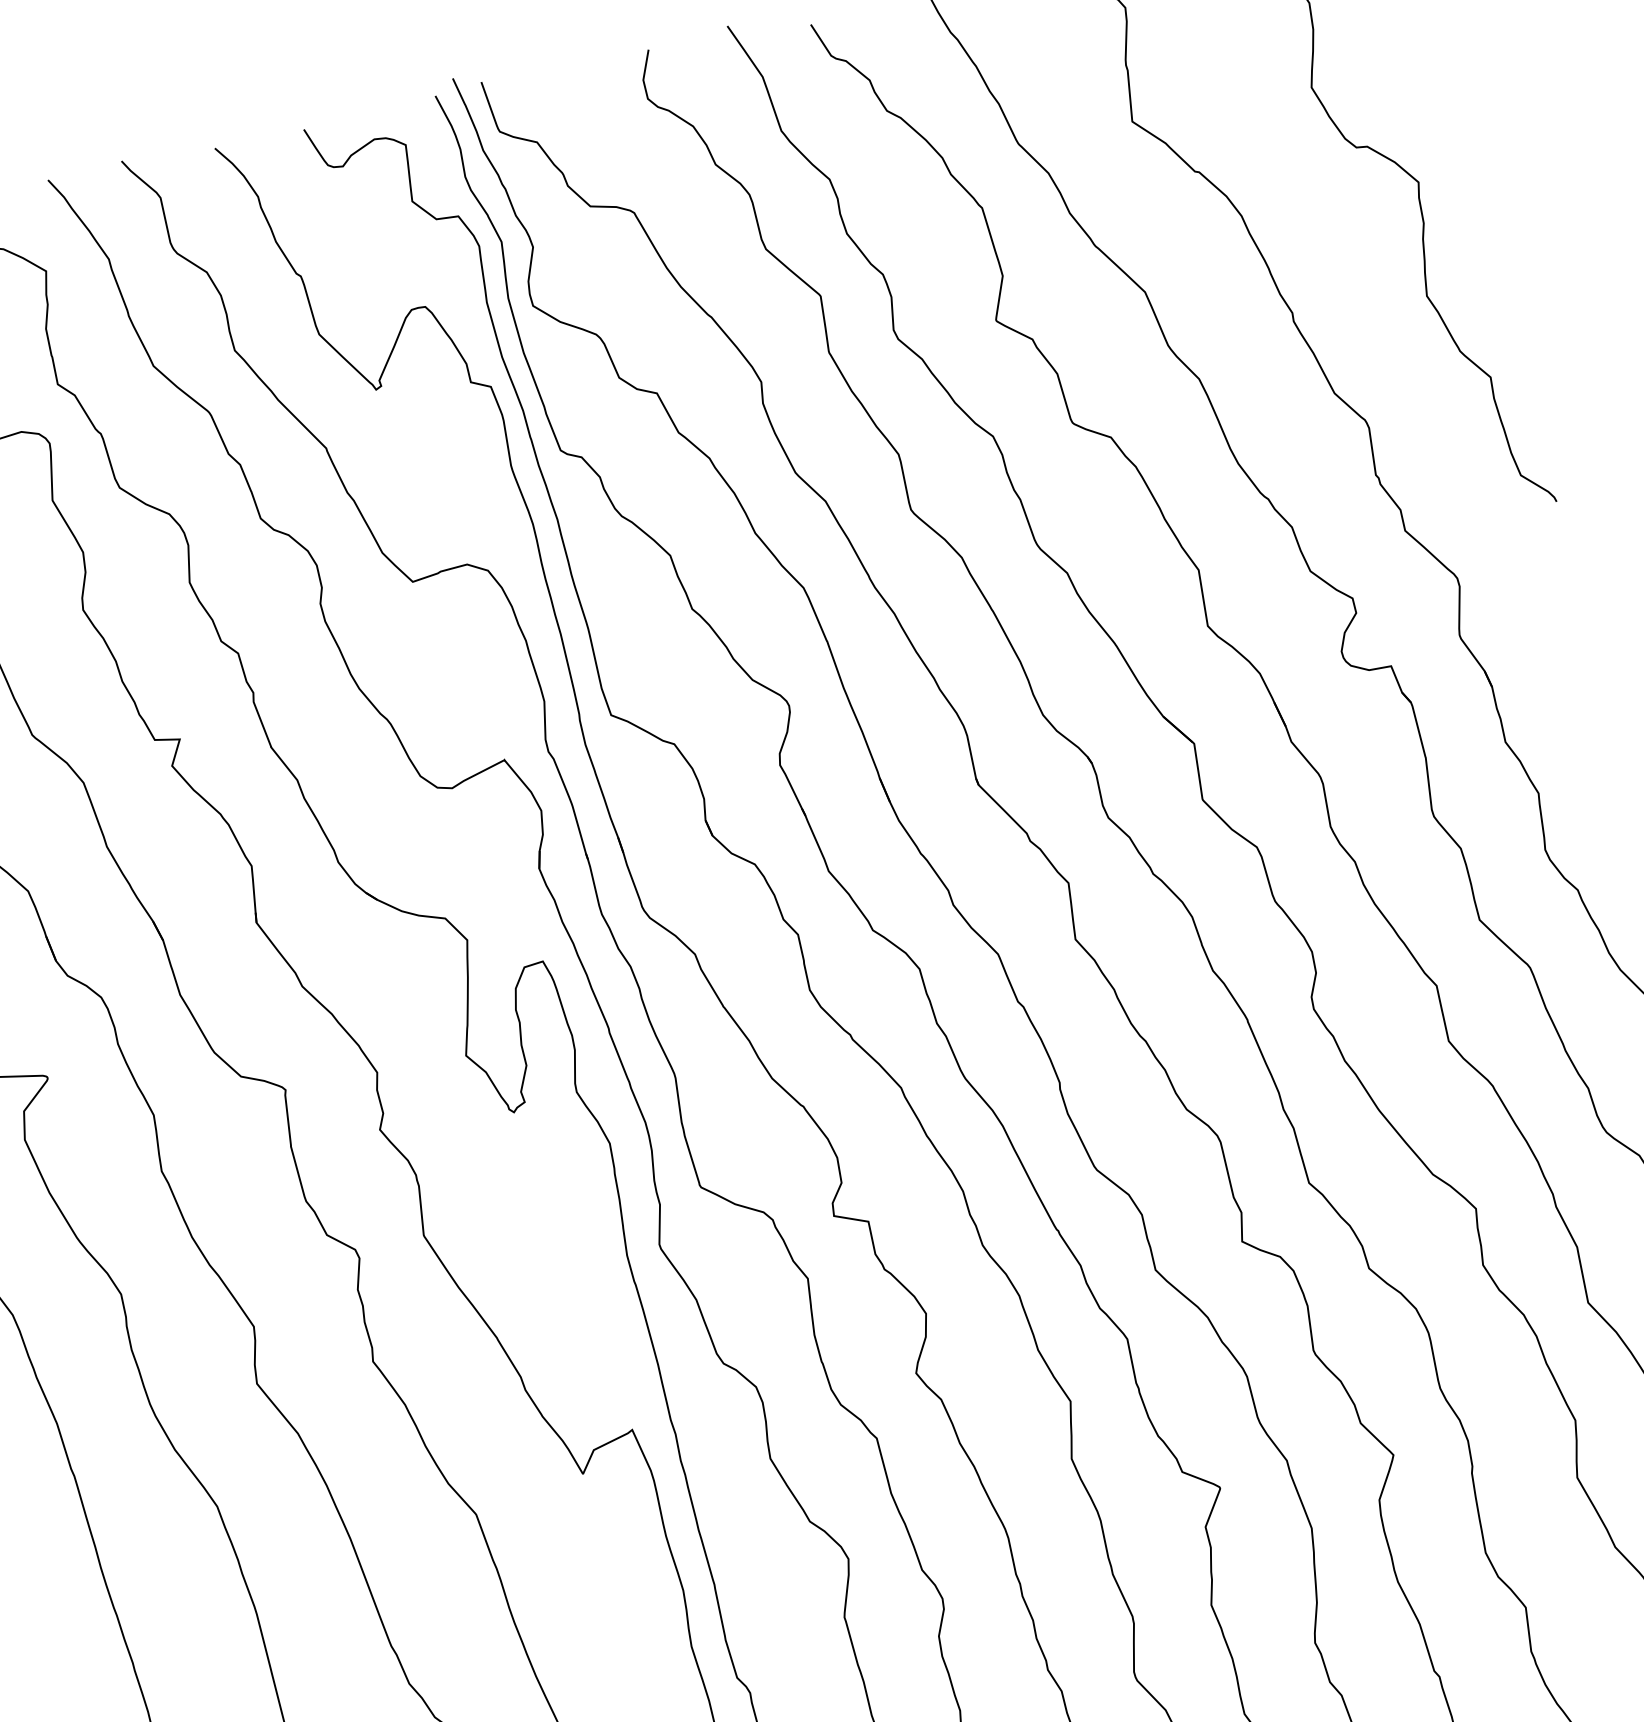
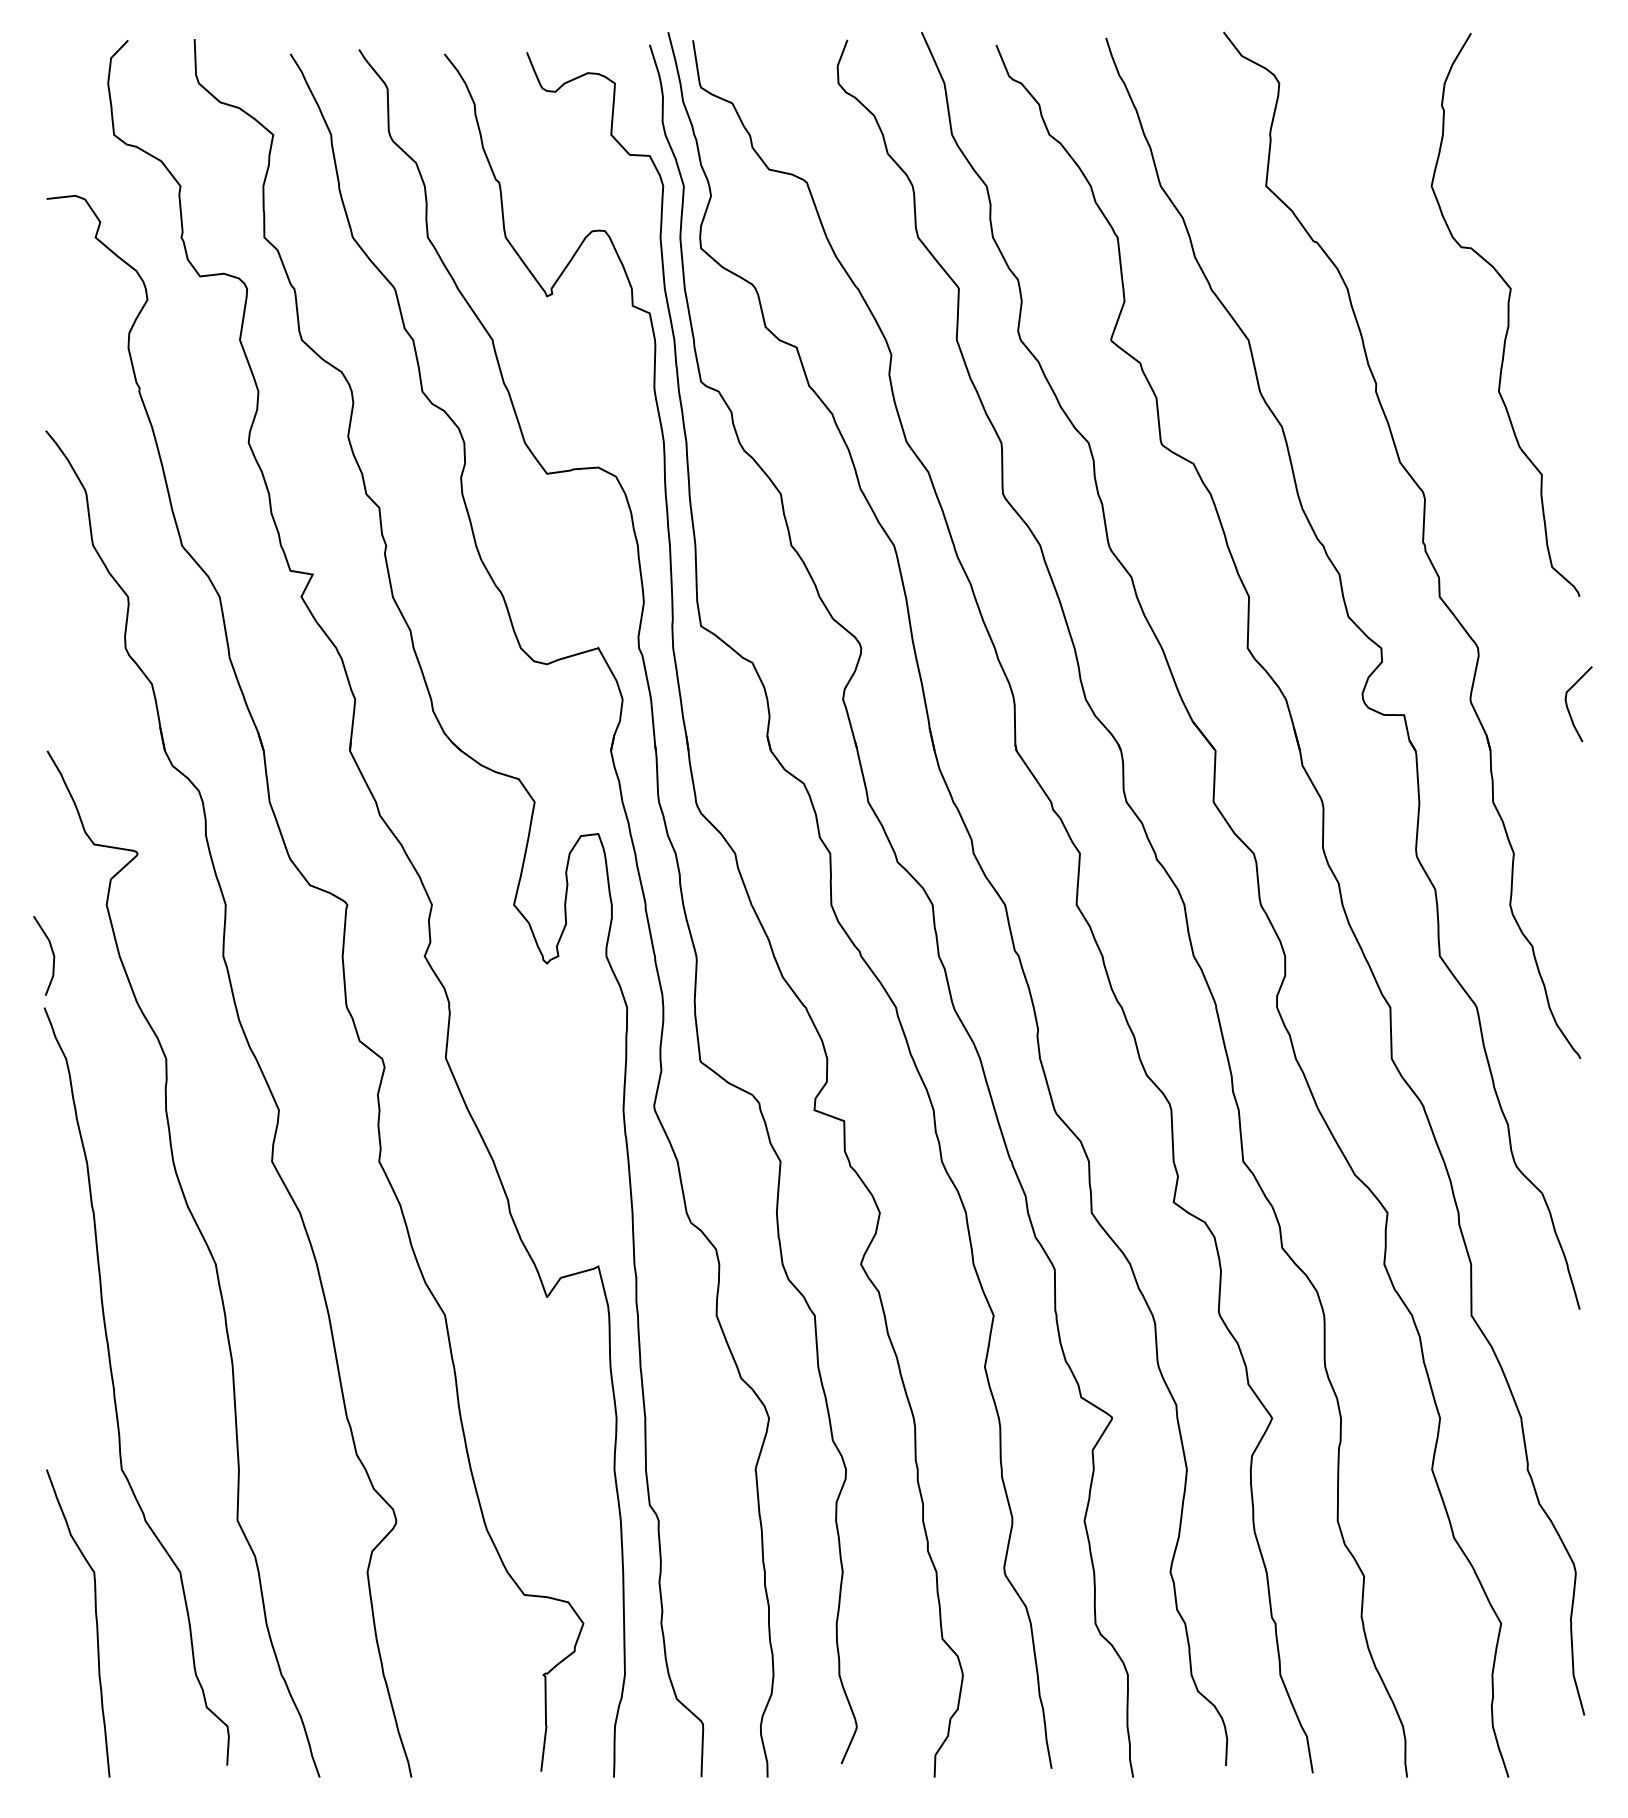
curve: (1567, 623) -> (1568, 707), added

